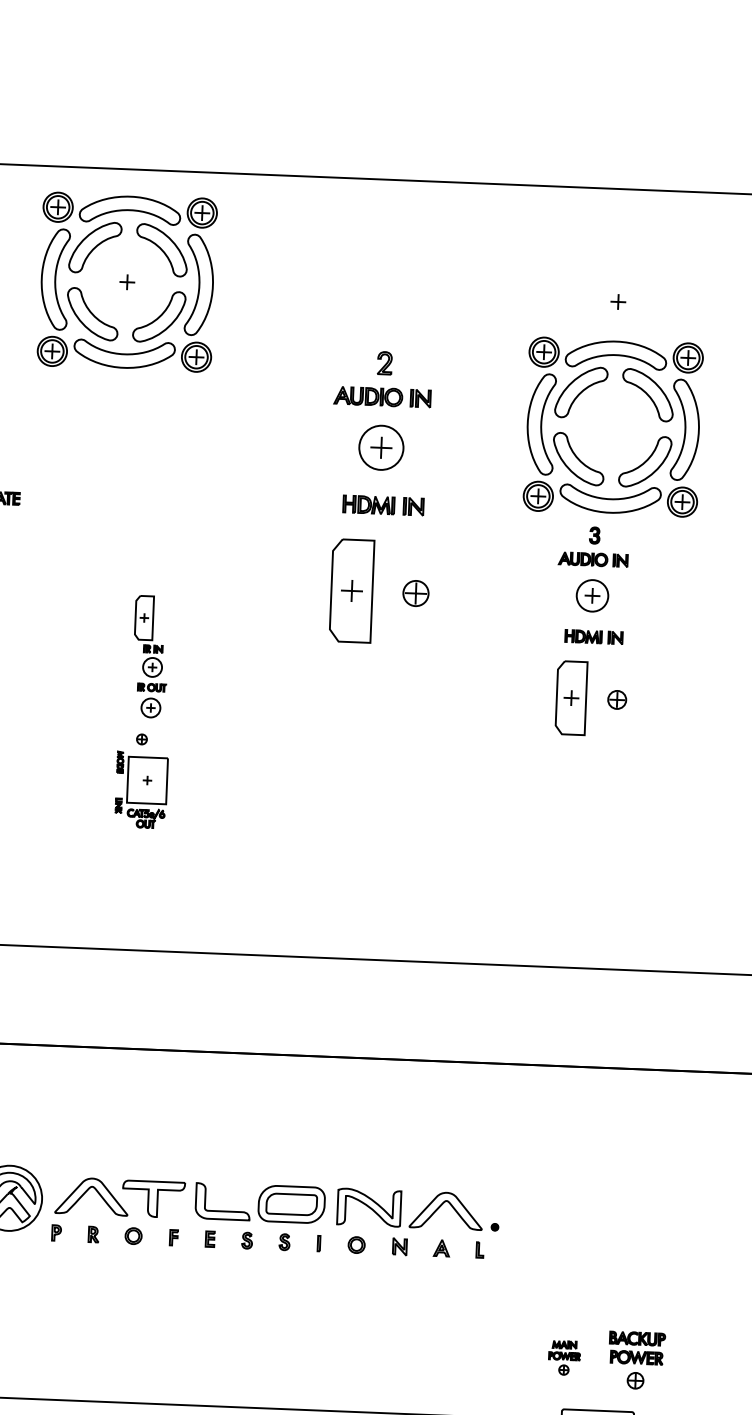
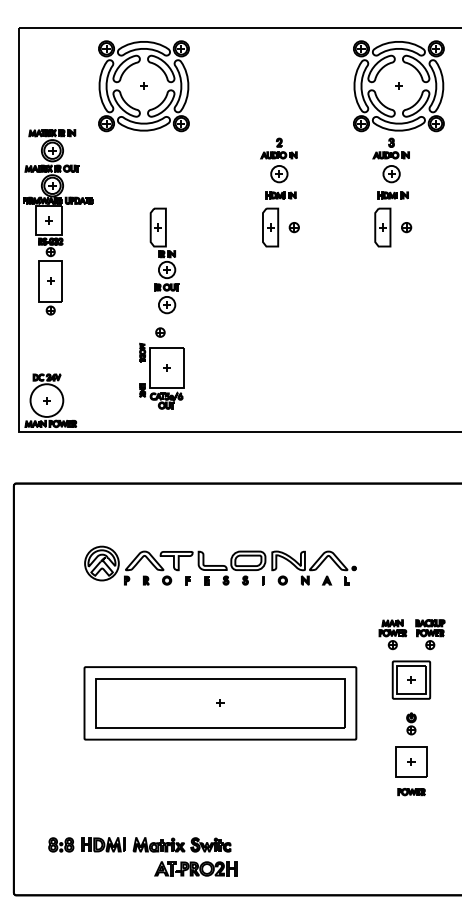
part: (380, 497) -> (279, 192), size x0.71
part: (608, 537) -> (398, 143), moved
part: (143, 711) -> (161, 308), size x1.67
part: (563, 1357) -> (392, 634), size x1.67

